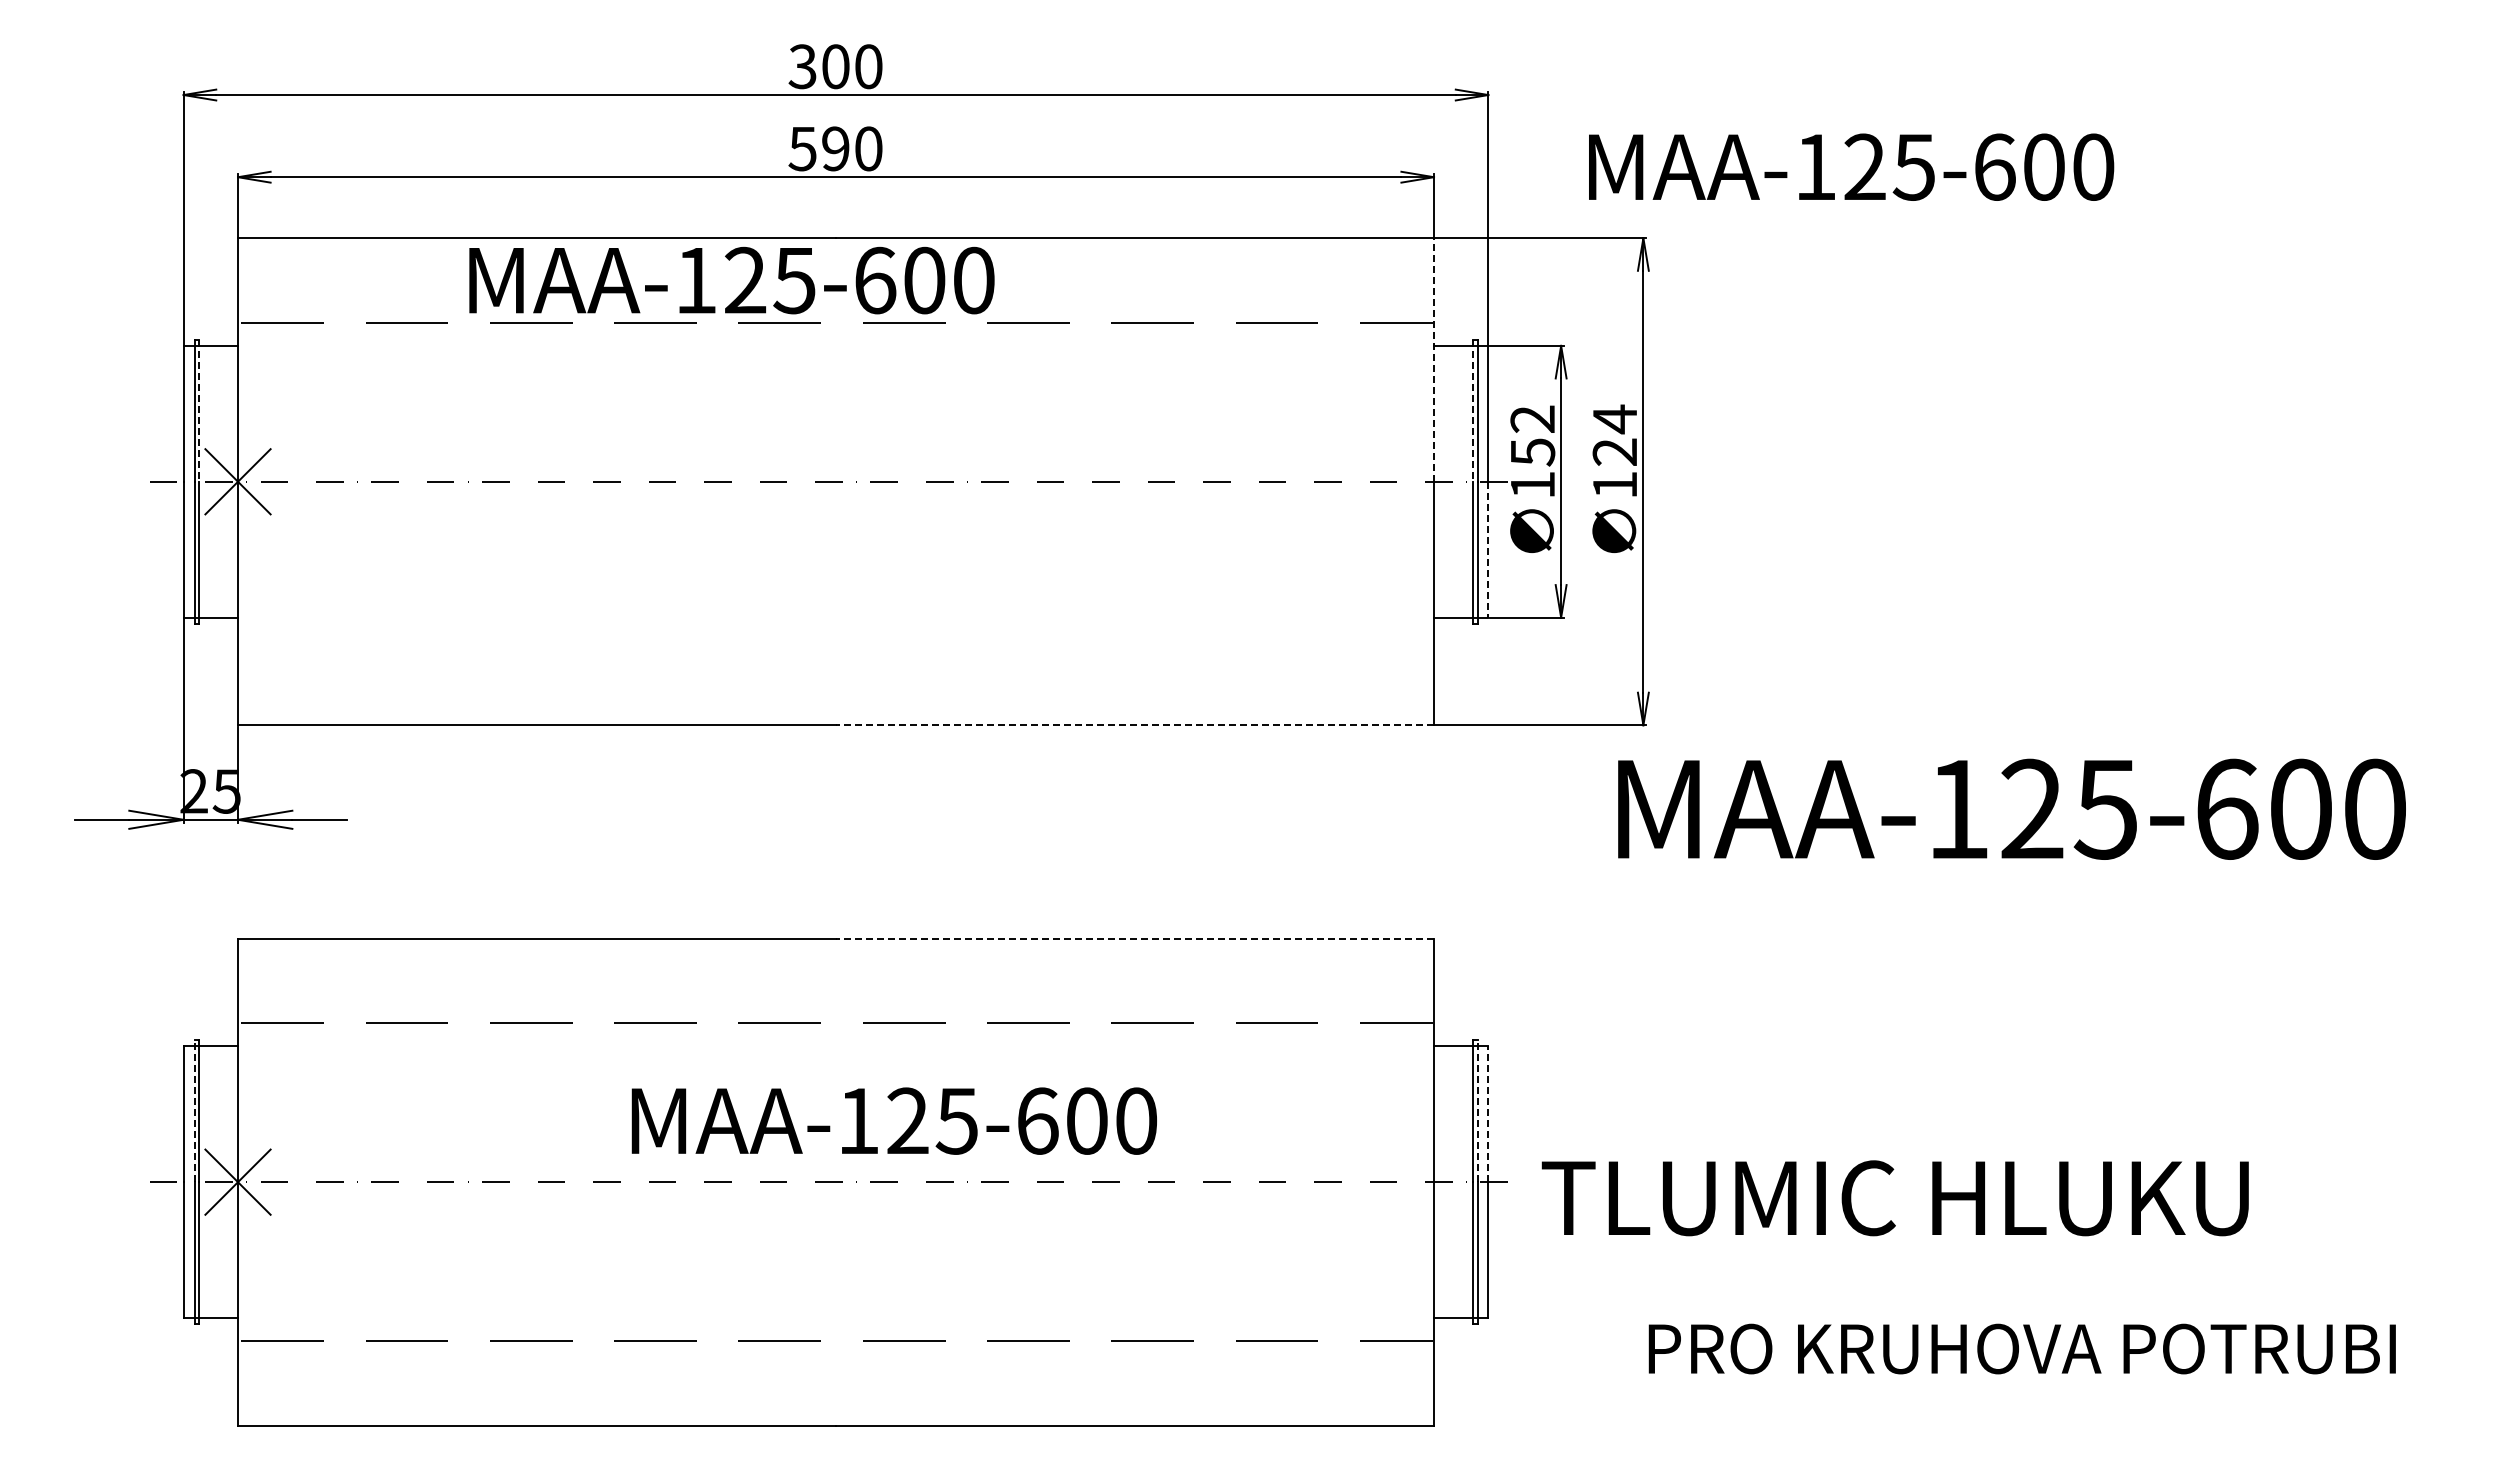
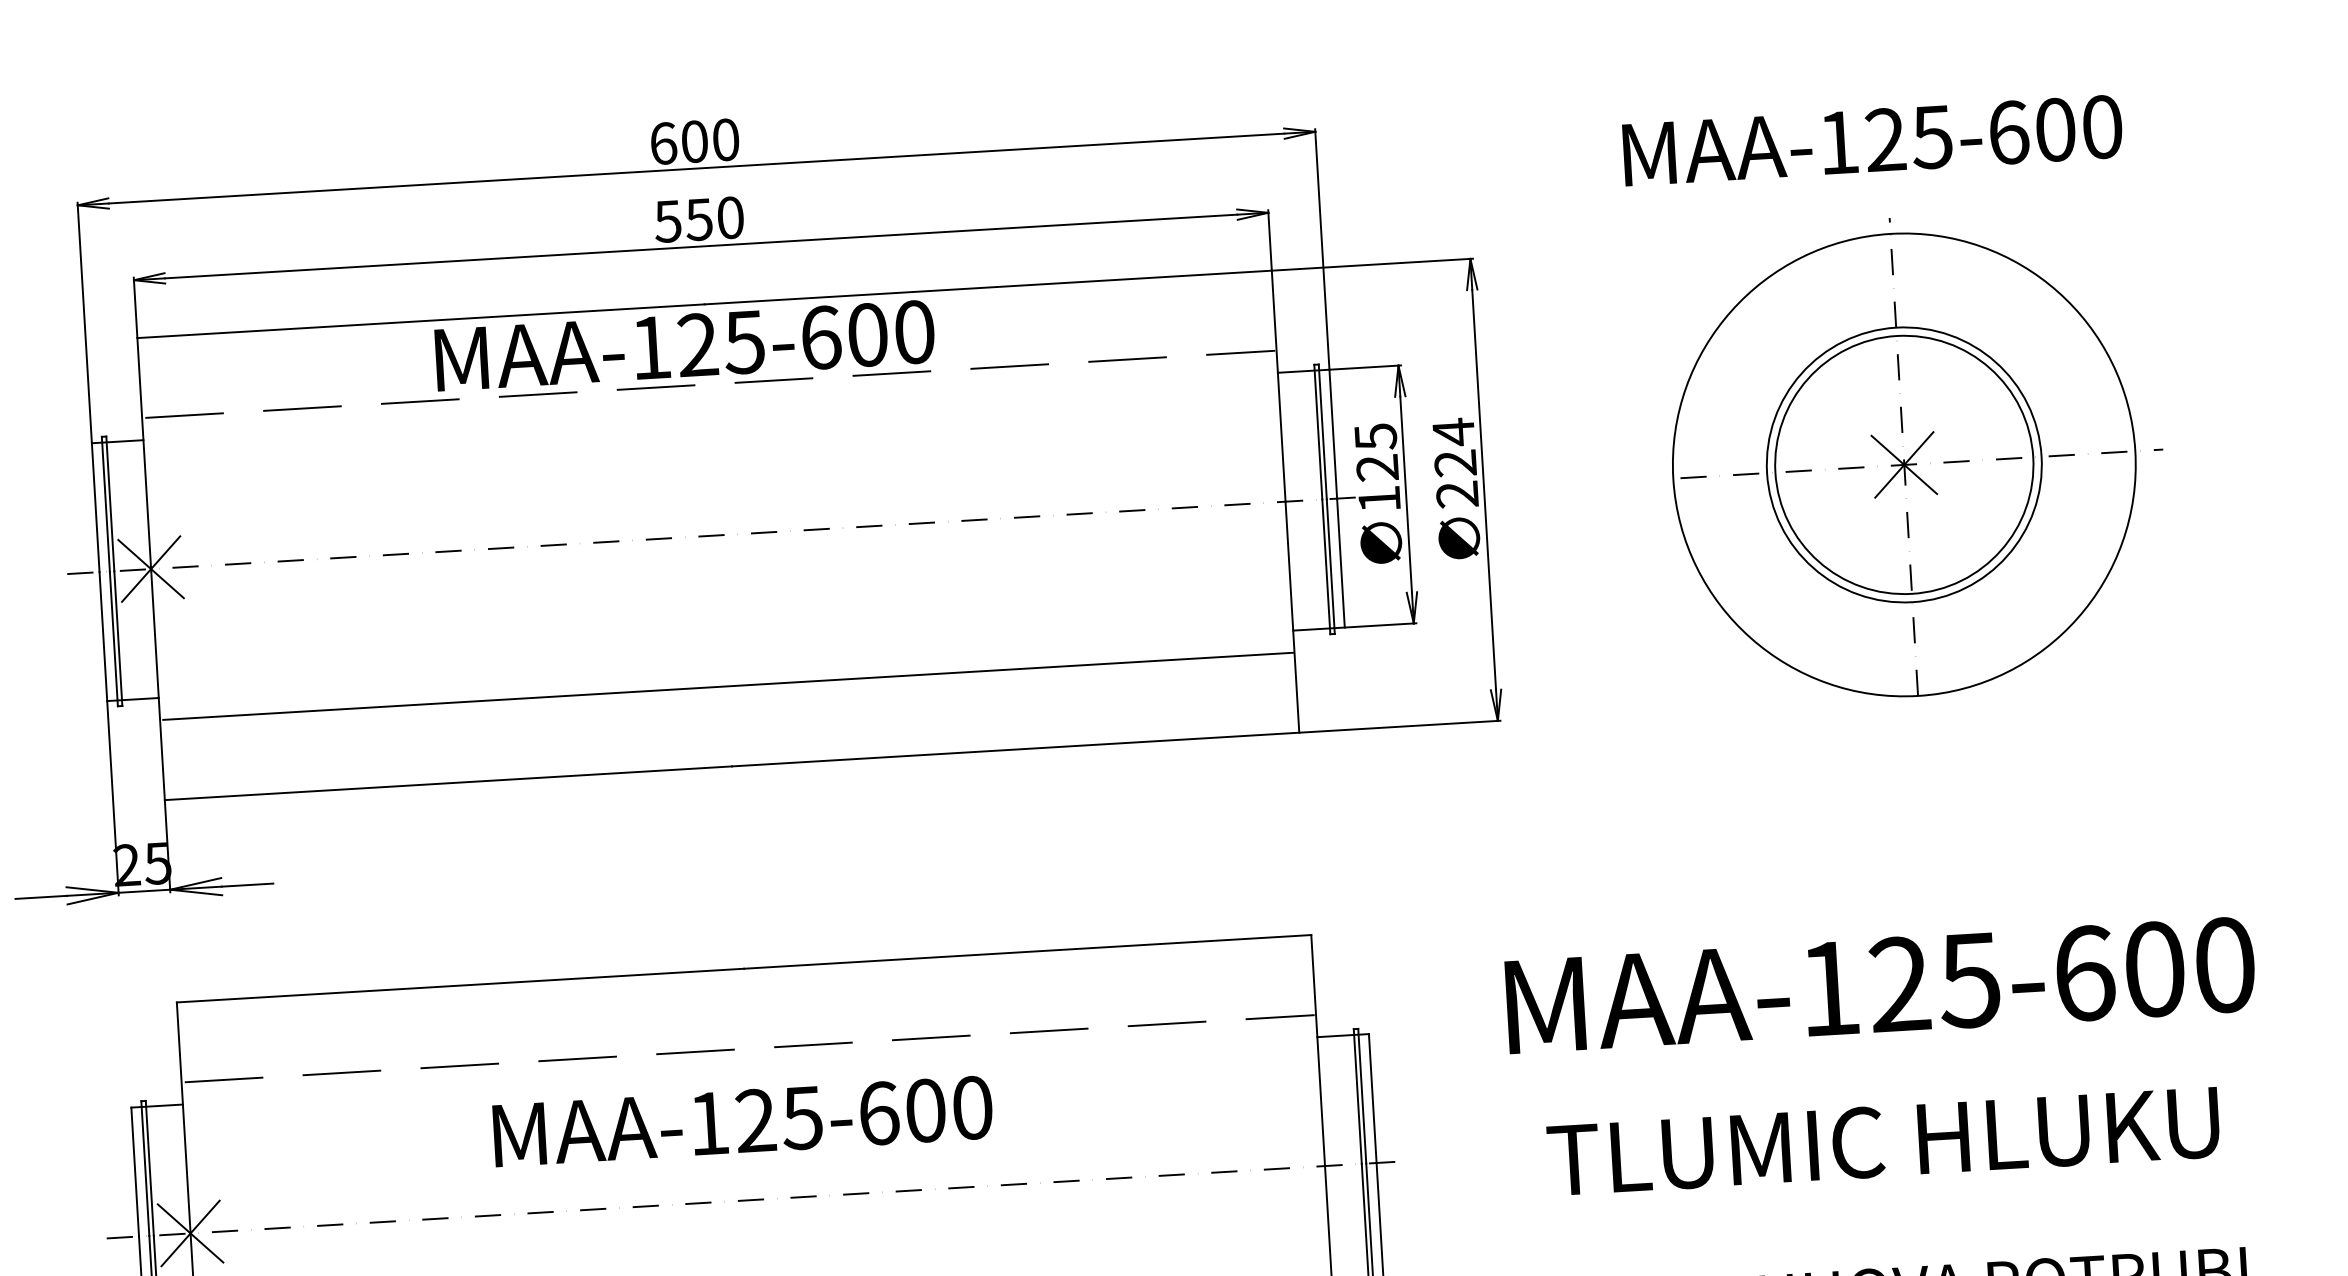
text: (802, 66) -> (663, 143), 300 -> 600
text: (835, 148) -> (699, 219), 590 -> 550
text: (1851, 166) -> (1872, 140), moved
text: (731, 280) -> (684, 345), moved
line: (1434, 360) -> (1279, 386), dashed -> solid
line: (199, 411) -> (110, 504), dashed -> solid
line: (1472, 411) -> (1318, 432), dashed -> solid
text: (1532, 435) -> (1376, 452), 152 -> 125
part: (2099, 473) -> (1916, 456), added
text: (1614, 484) -> (1456, 494), 124 -> 224
line: (1488, 549) -> (1341, 562), dashed -> solid
line: (836, 640) -> (727, 685), added
line: (1135, 725) -> (1016, 749), dashed -> solid
text: (2011, 808) -> (1880, 984), moved
line: (1135, 938) -> (1028, 951), dashed -> solid
line: (194, 1110) -> (145, 1167), dashed -> solid
line: (1477, 1110) -> (1362, 1095), dashed -> solid
line: (1488, 1114) -> (1372, 1098), dashed -> solid
text: (893, 1120) -> (742, 1121), moved
text: (1894, 1198) -> (1882, 1141), moved

